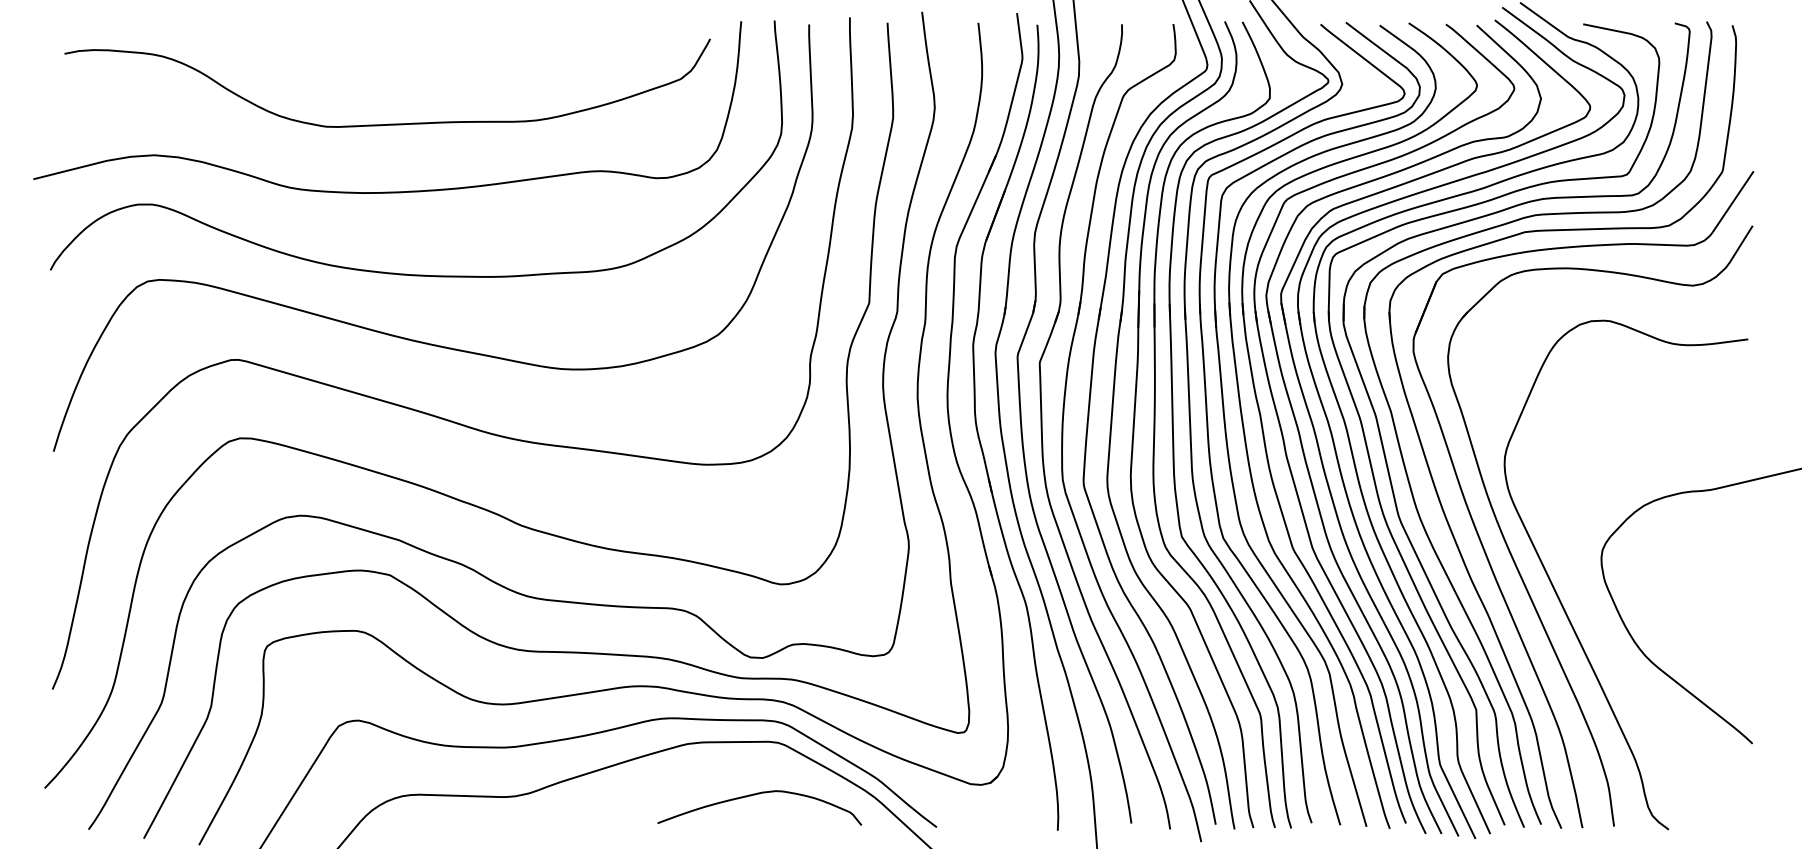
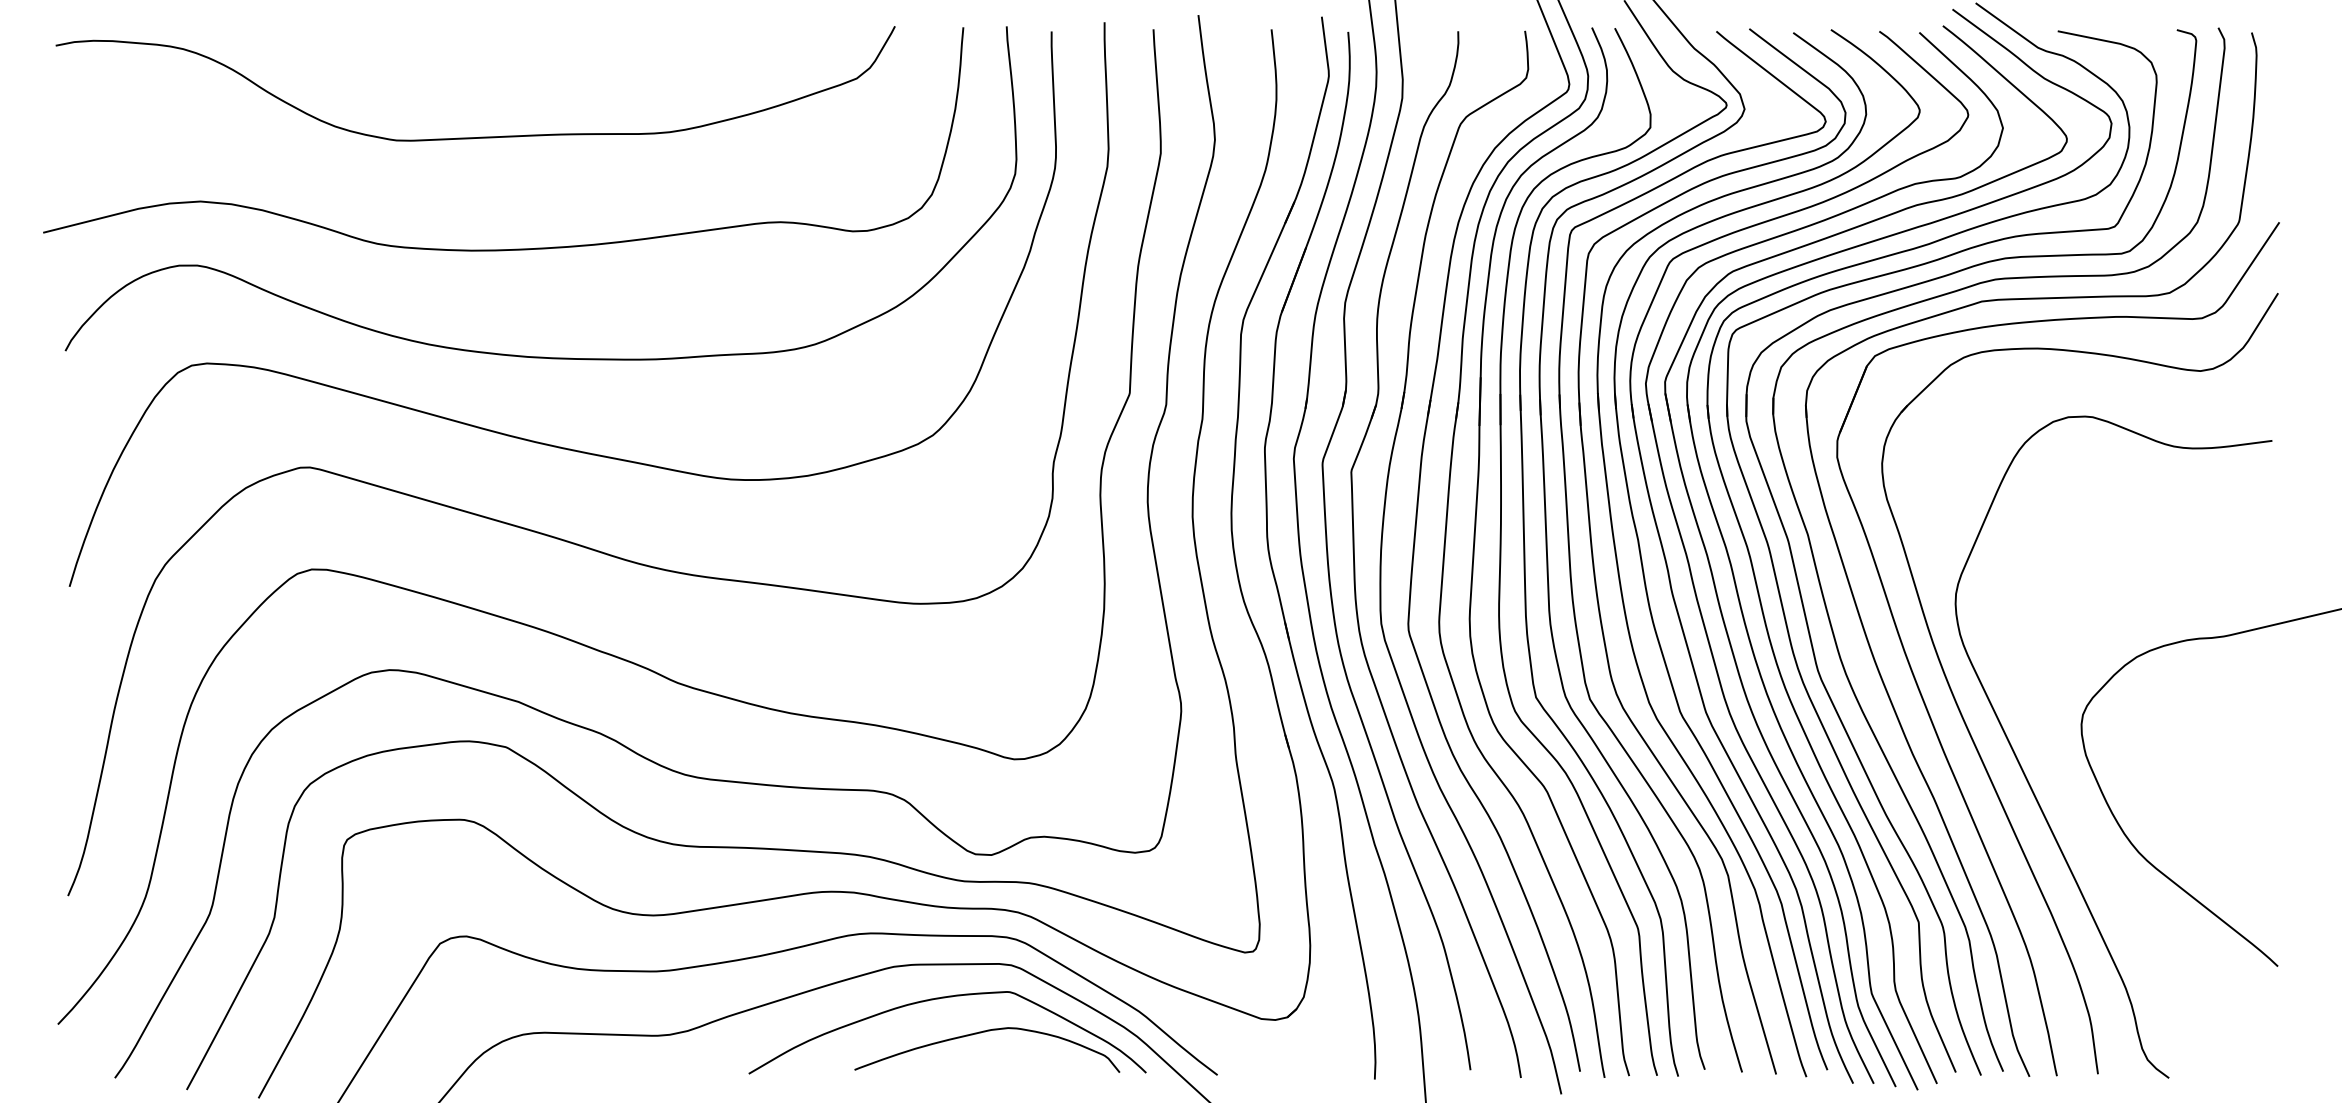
curve: (391, 123) -> (480, 136), moved
curve: (722, 769) -> (939, 999), added

